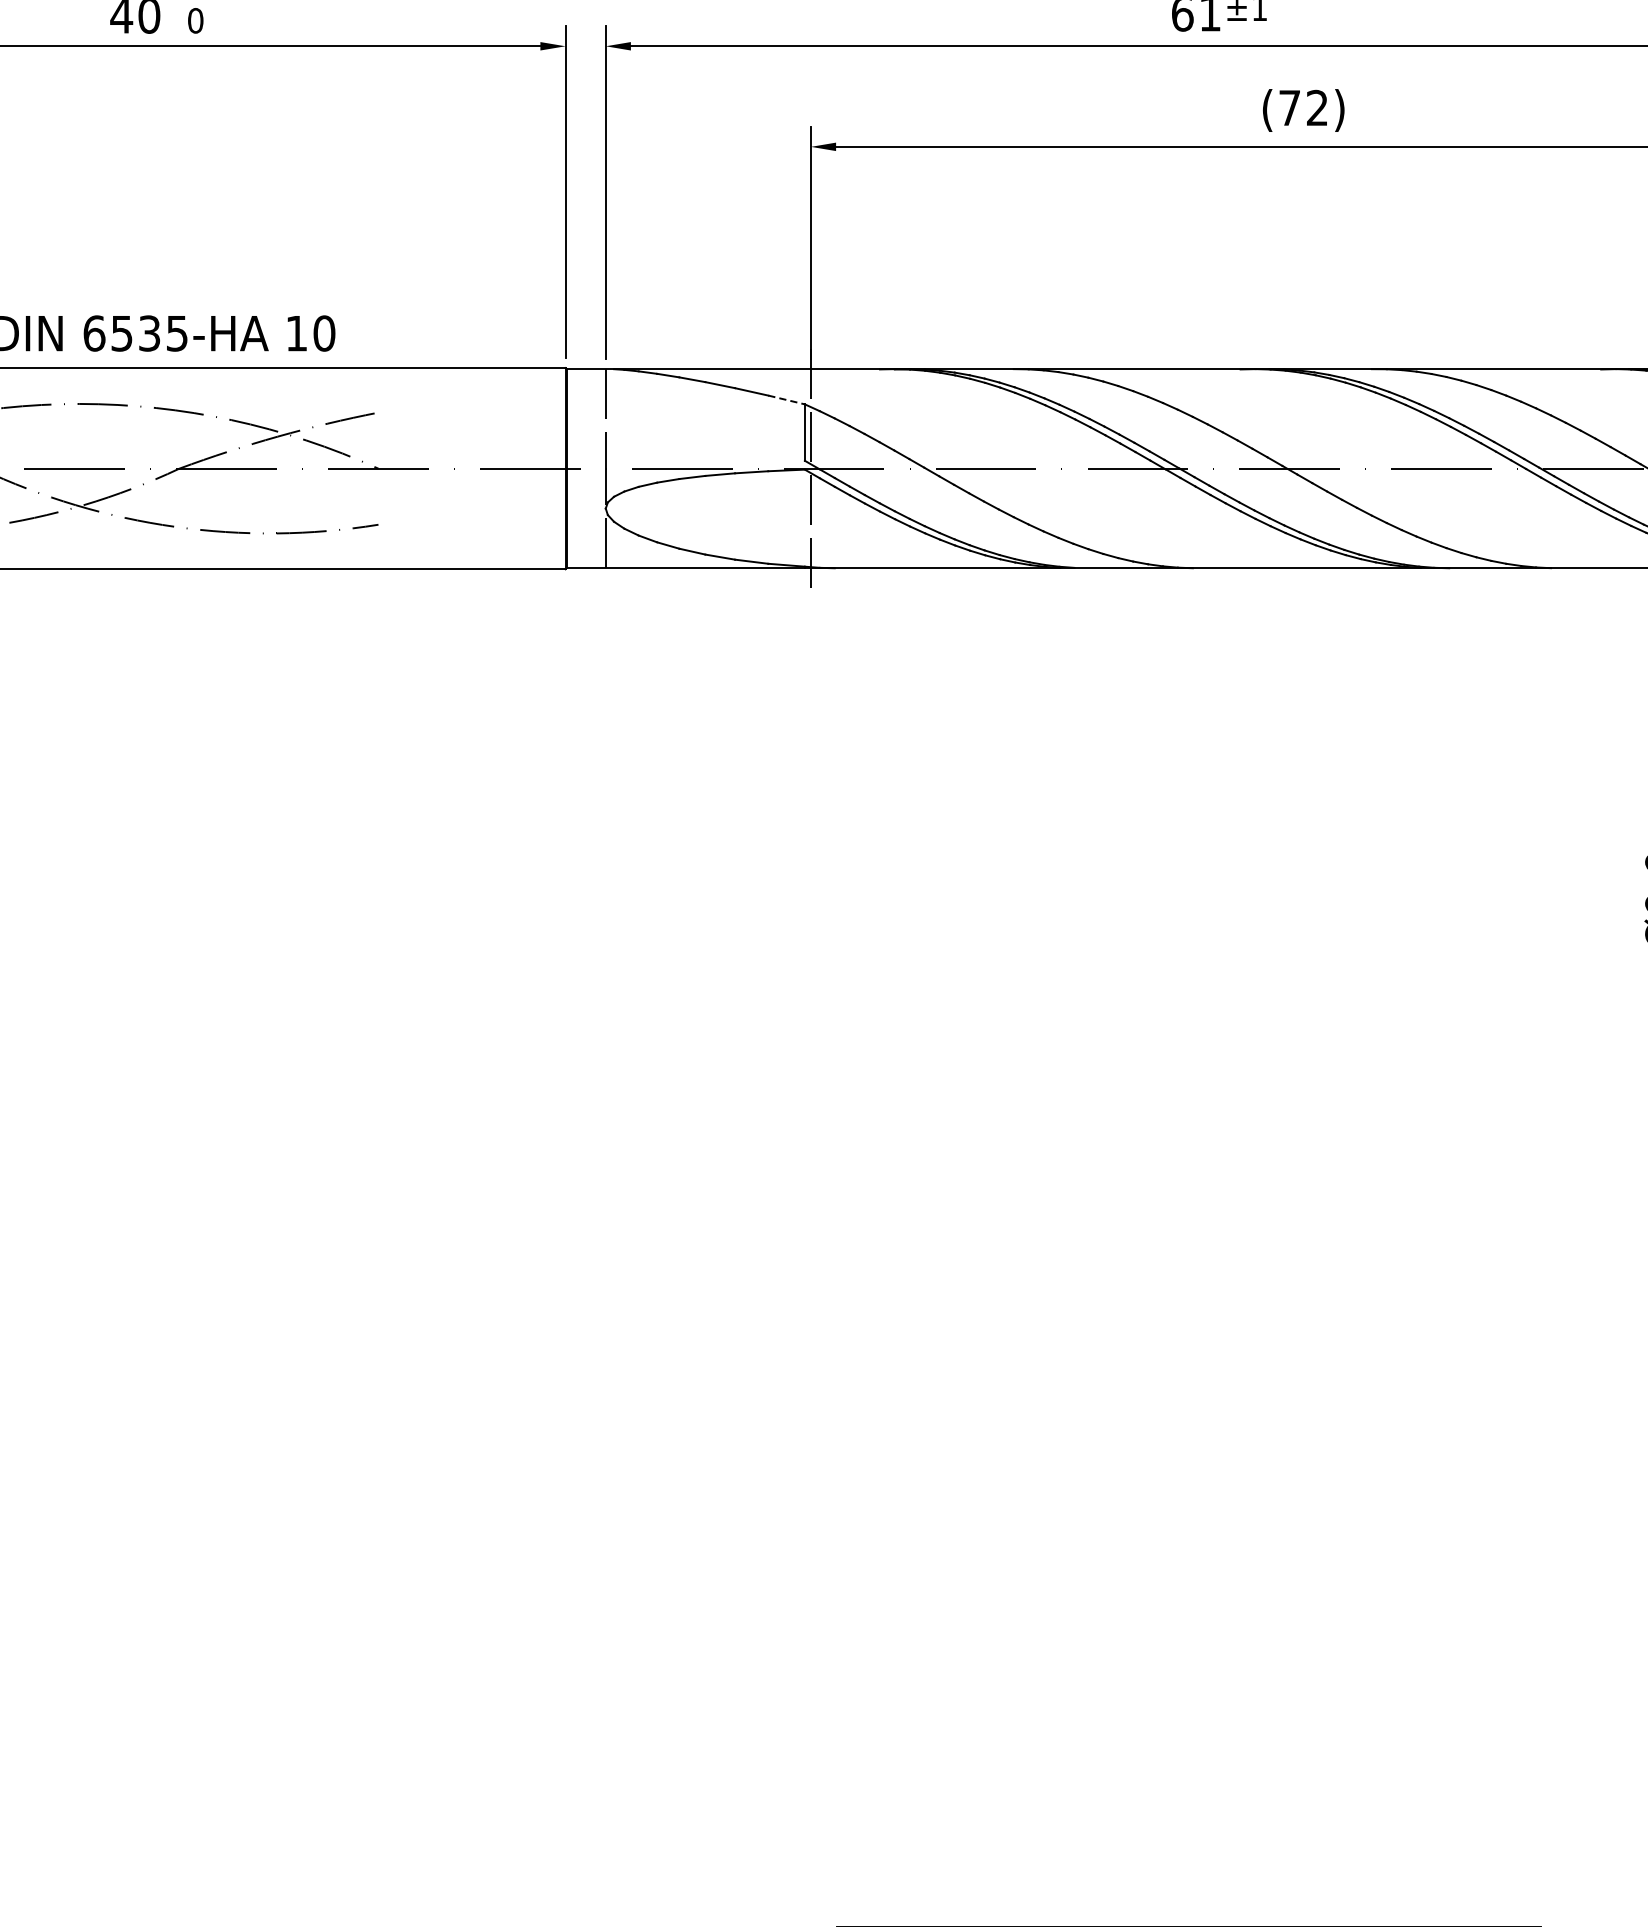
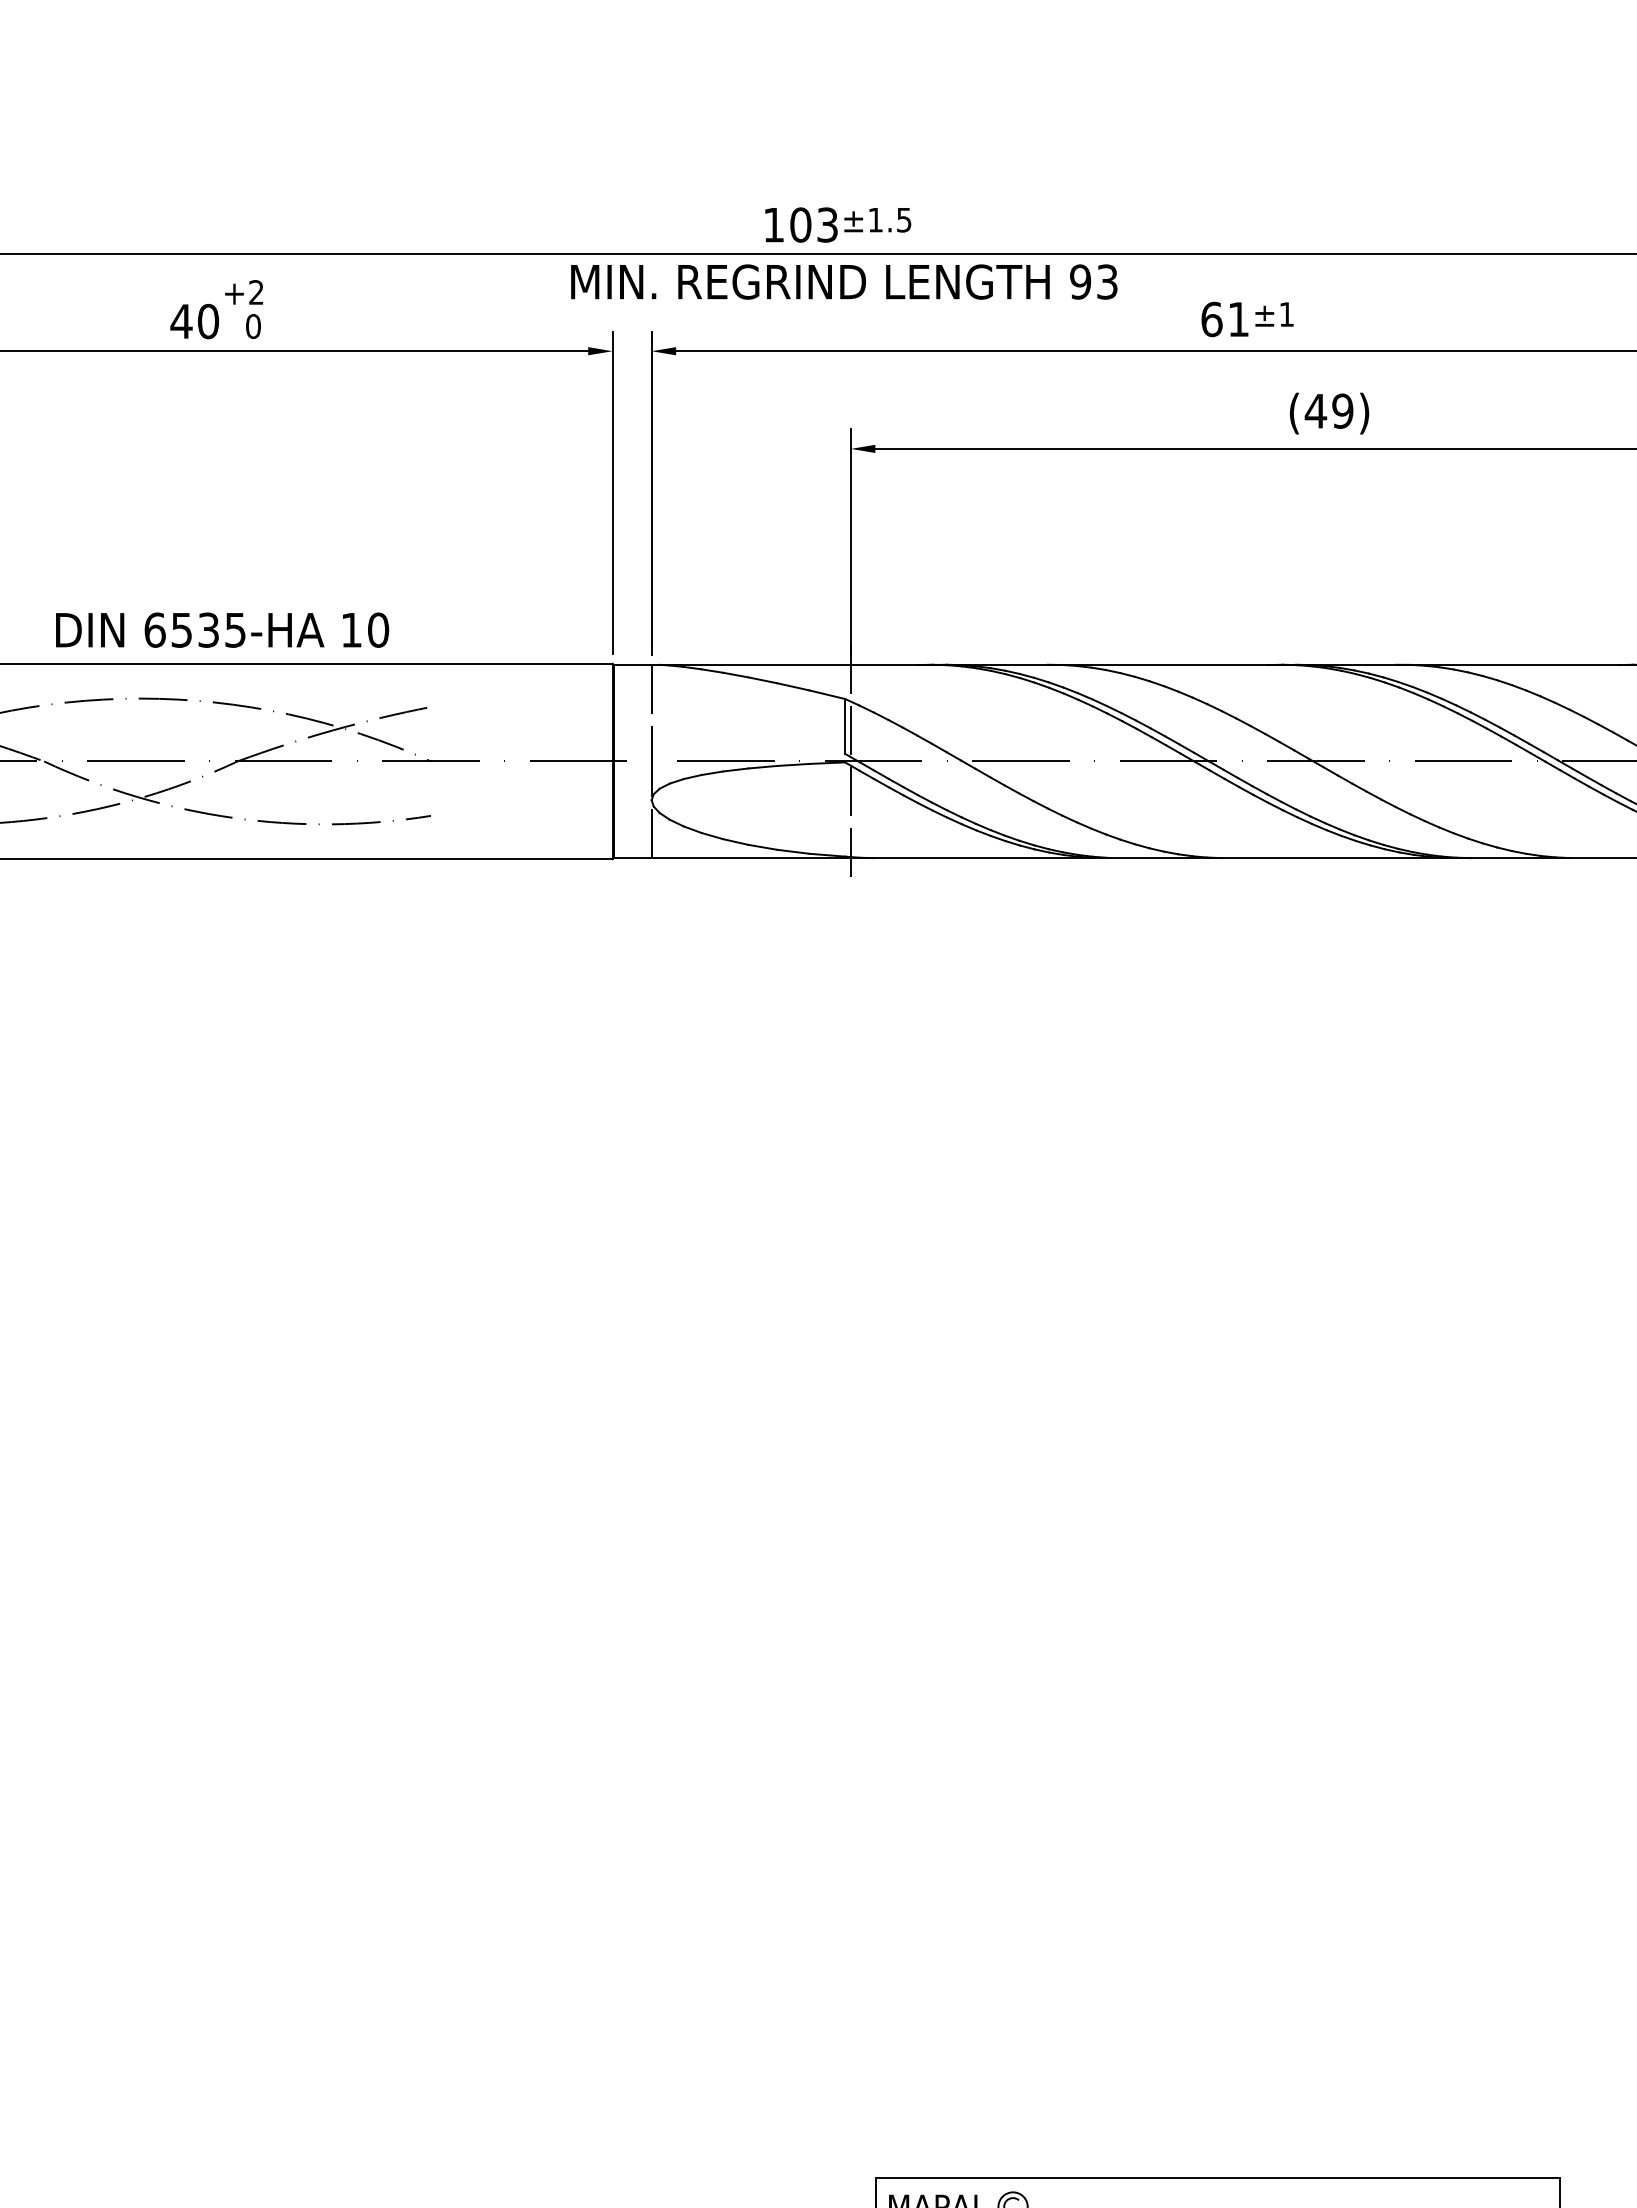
text: (1302, 107) -> (1328, 410), (72) -> (49)
line: (786, 399) -> (827, 694), dashed -> solid

